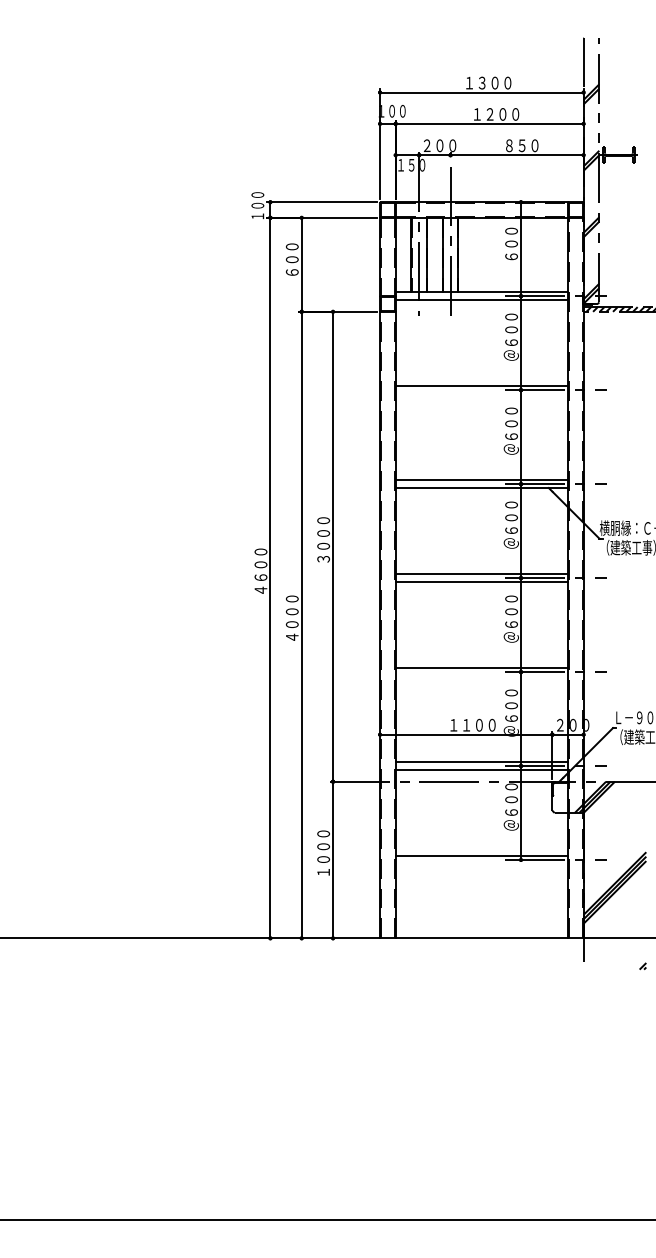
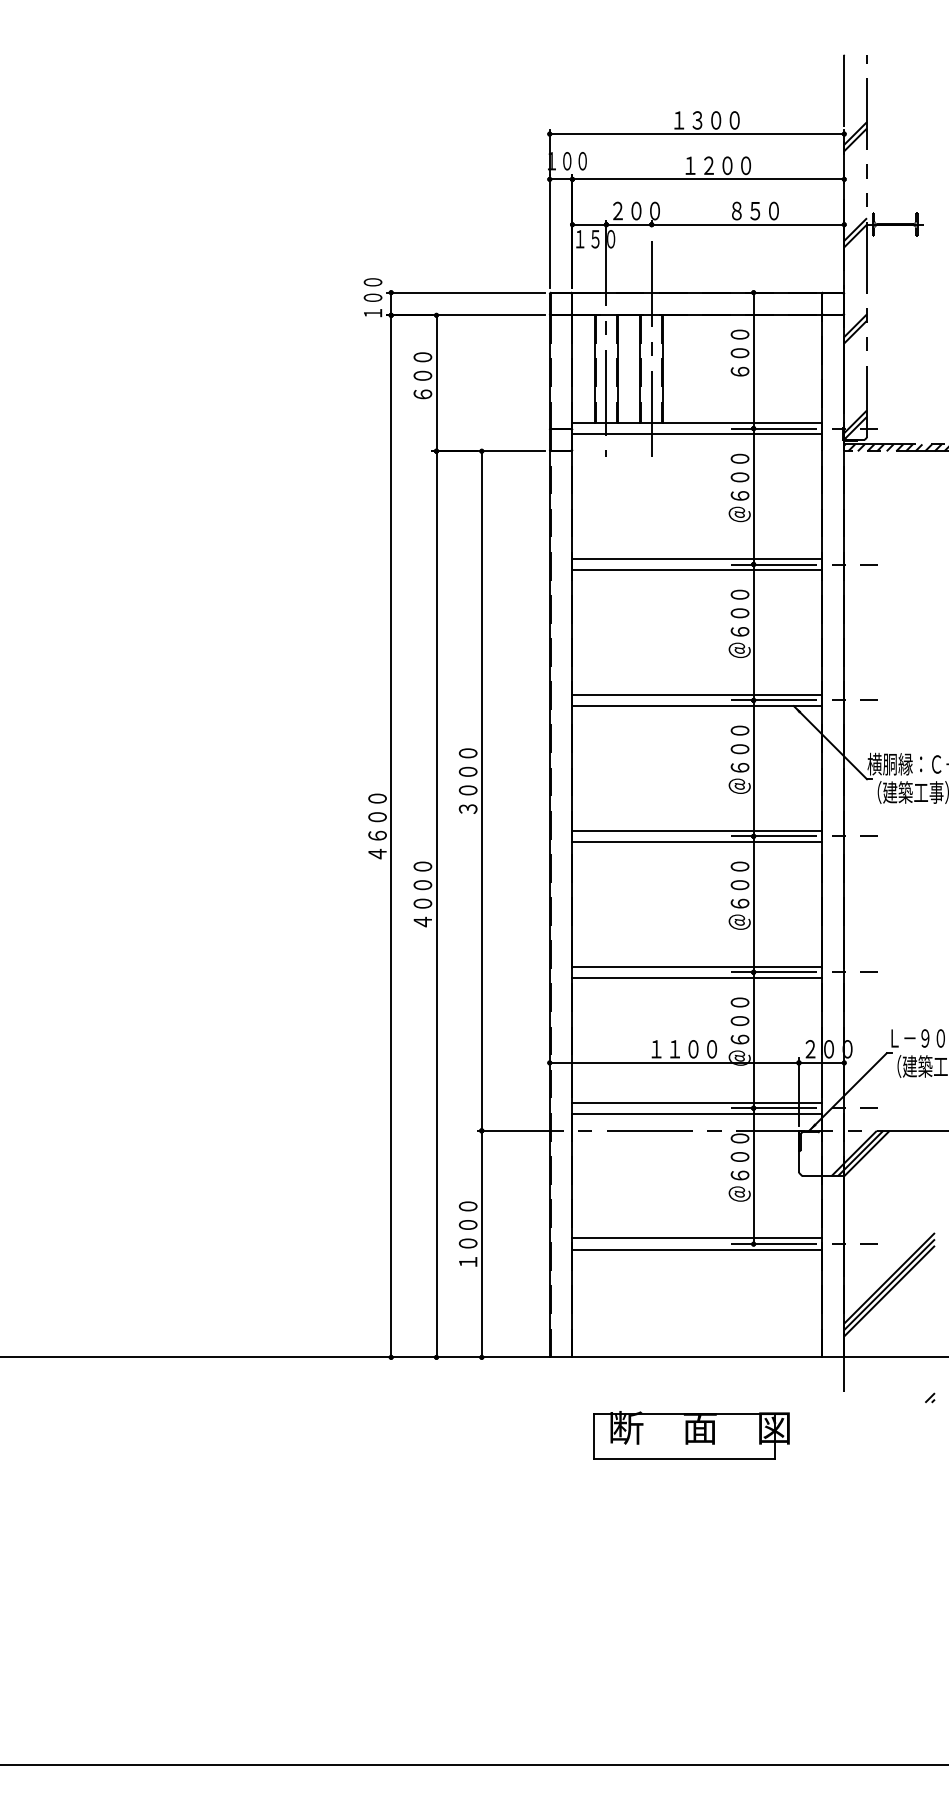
line: (481, 394) -> (696, 570), added
line: (481, 675) -> (696, 977), added
line: (481, 863) -> (696, 1249), added
part: (477, 992) -> (690, 1435), added

